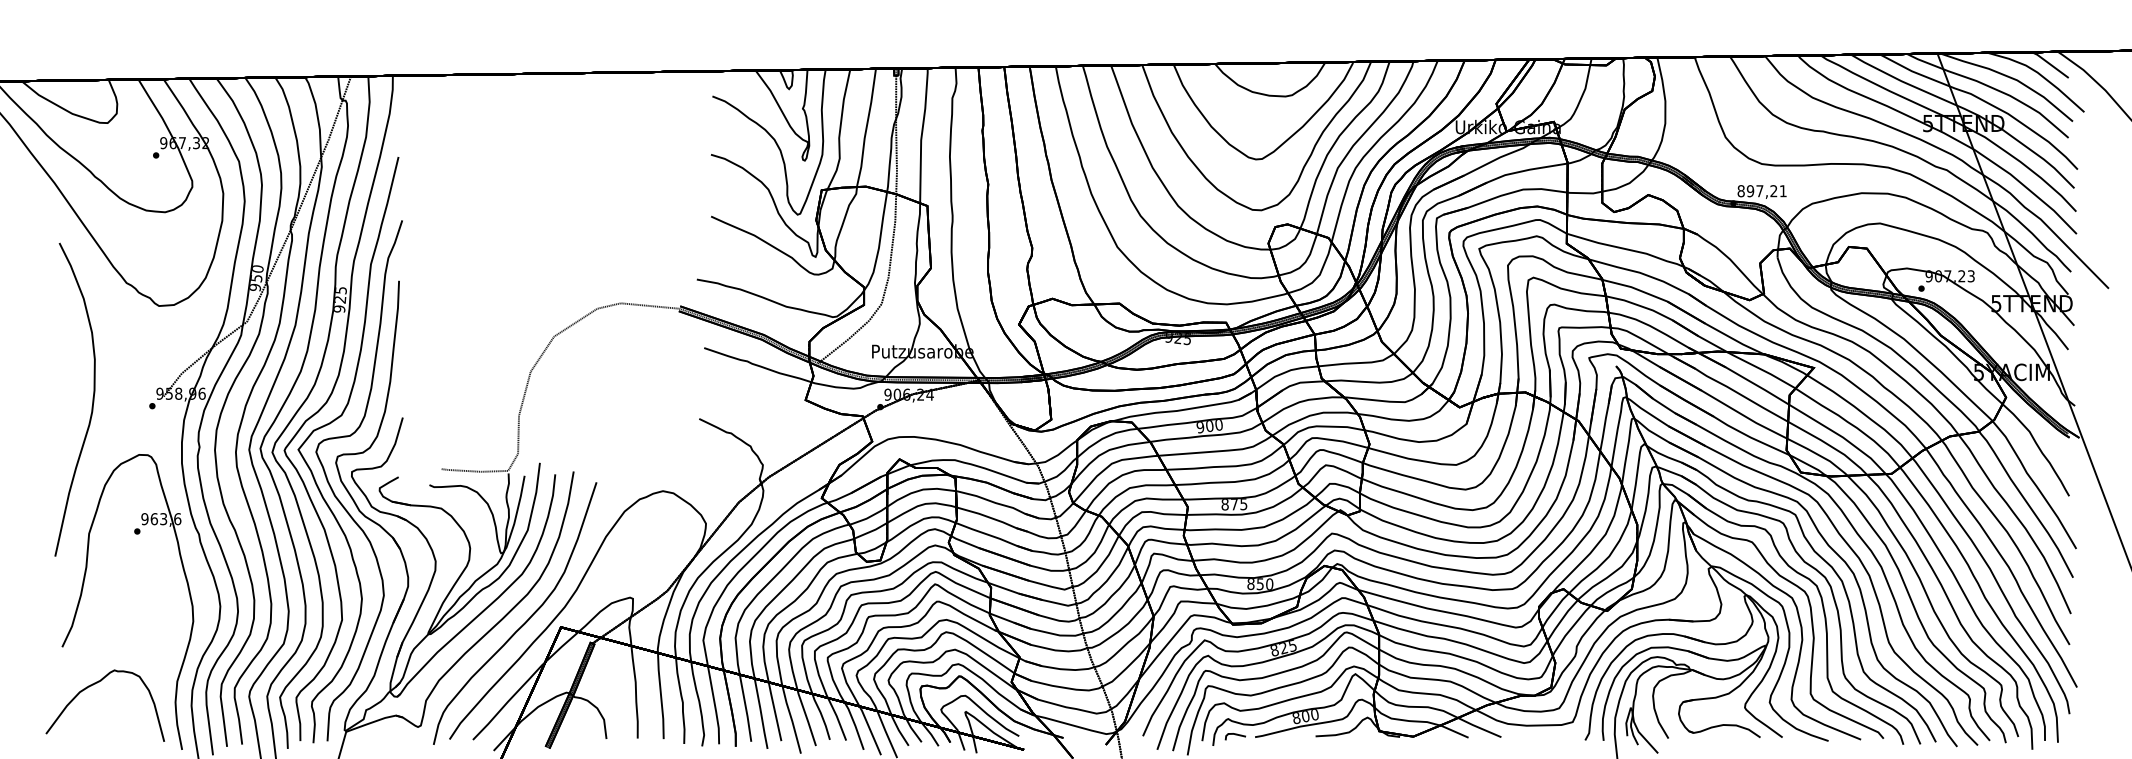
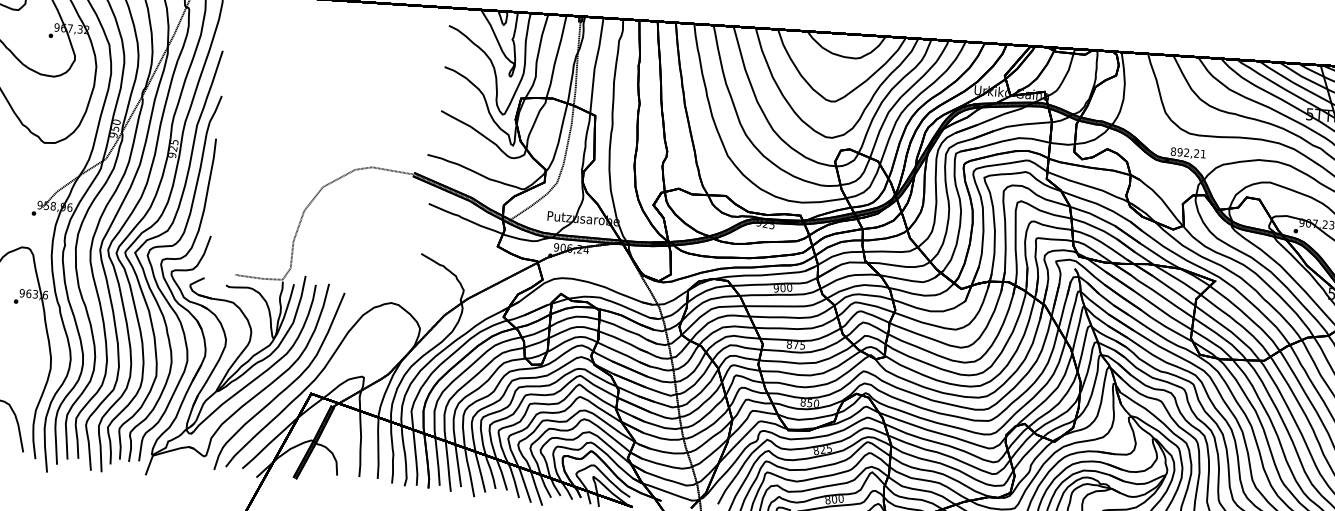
text: (1759, 191) -> (1186, 152), 897,21 -> 892,21

